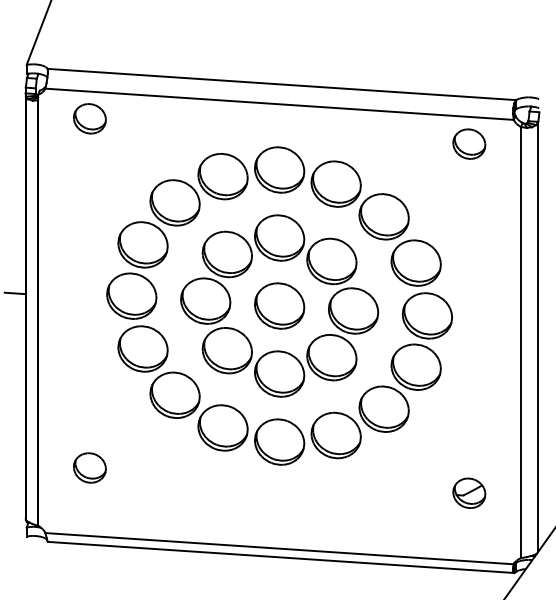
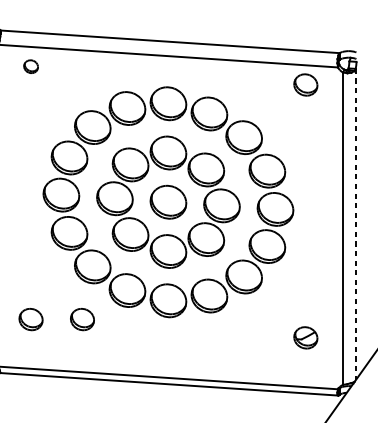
part: (89, 118) -> (30, 66), size x0.6
line: (538, 337) -> (355, 225), solid -> dashed
part: (160, 467) -> (82, 319), added

